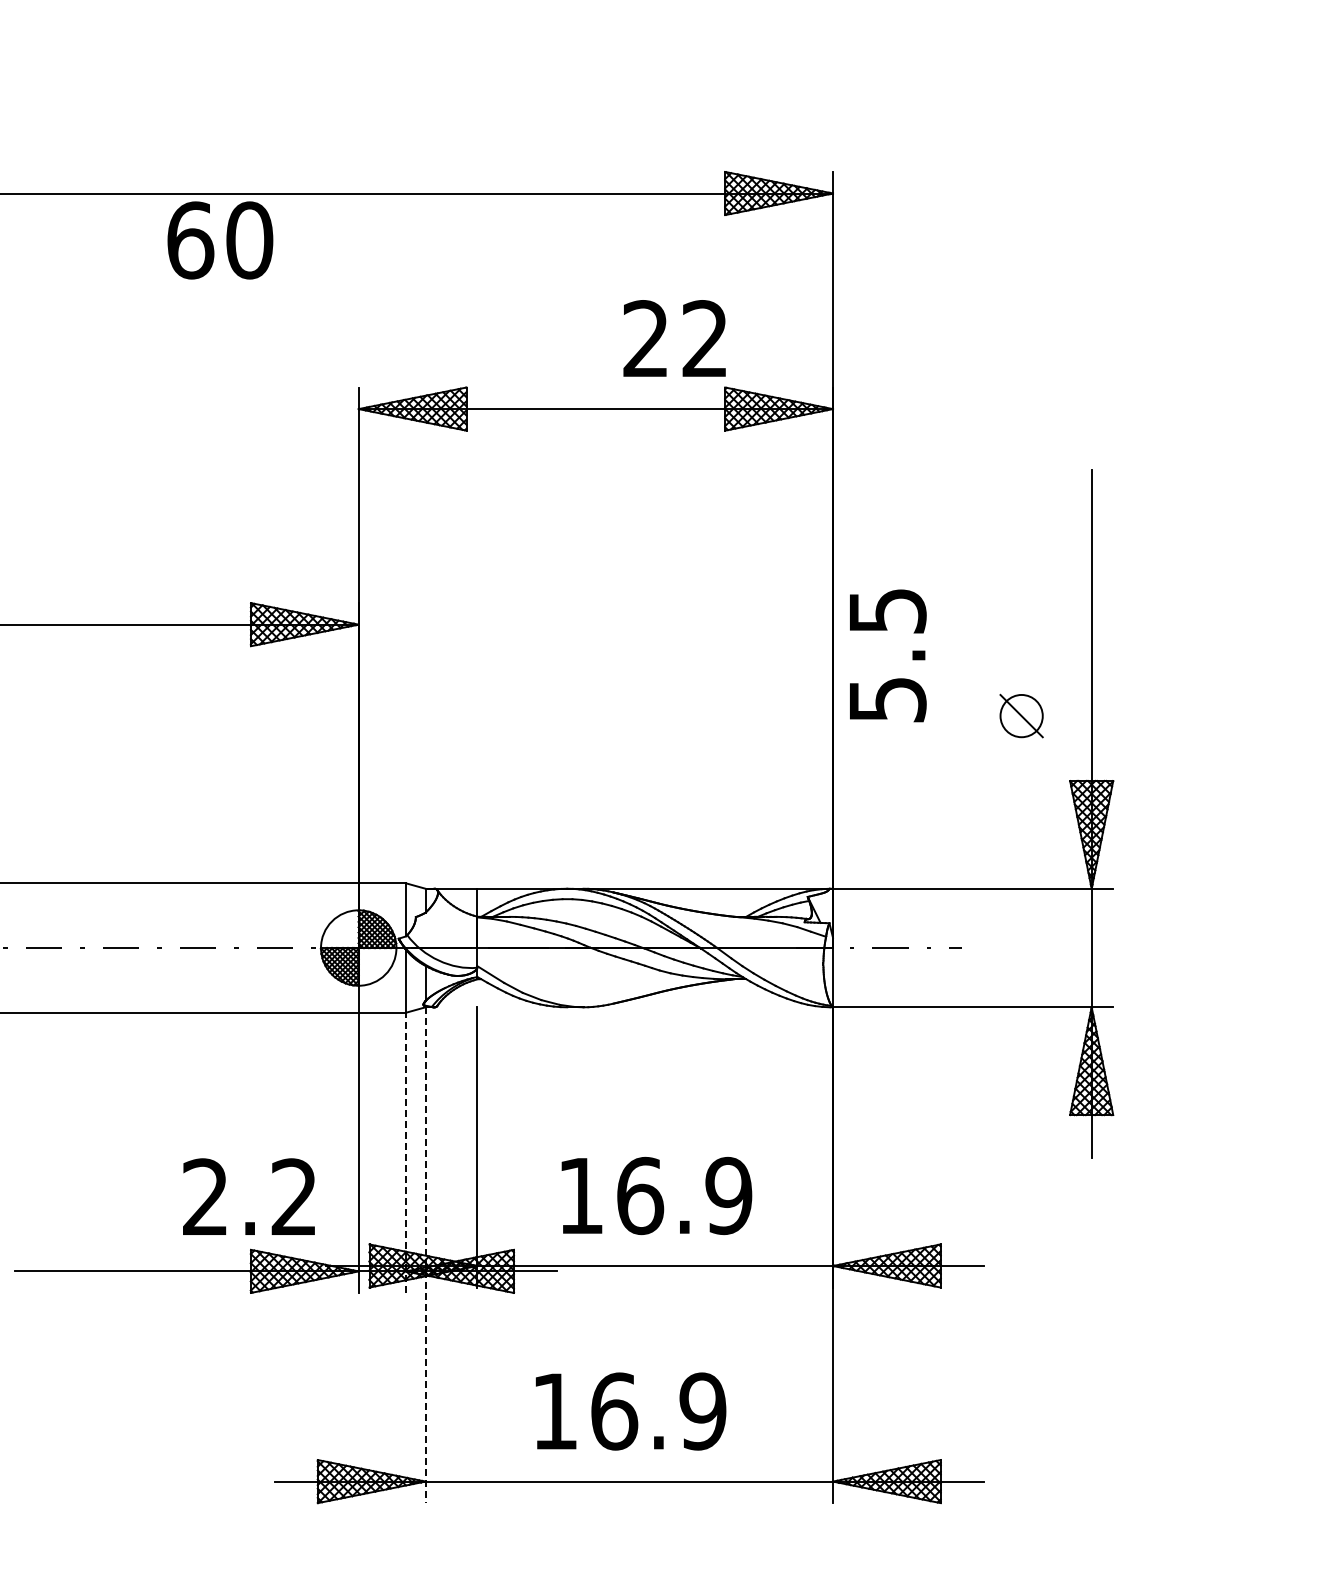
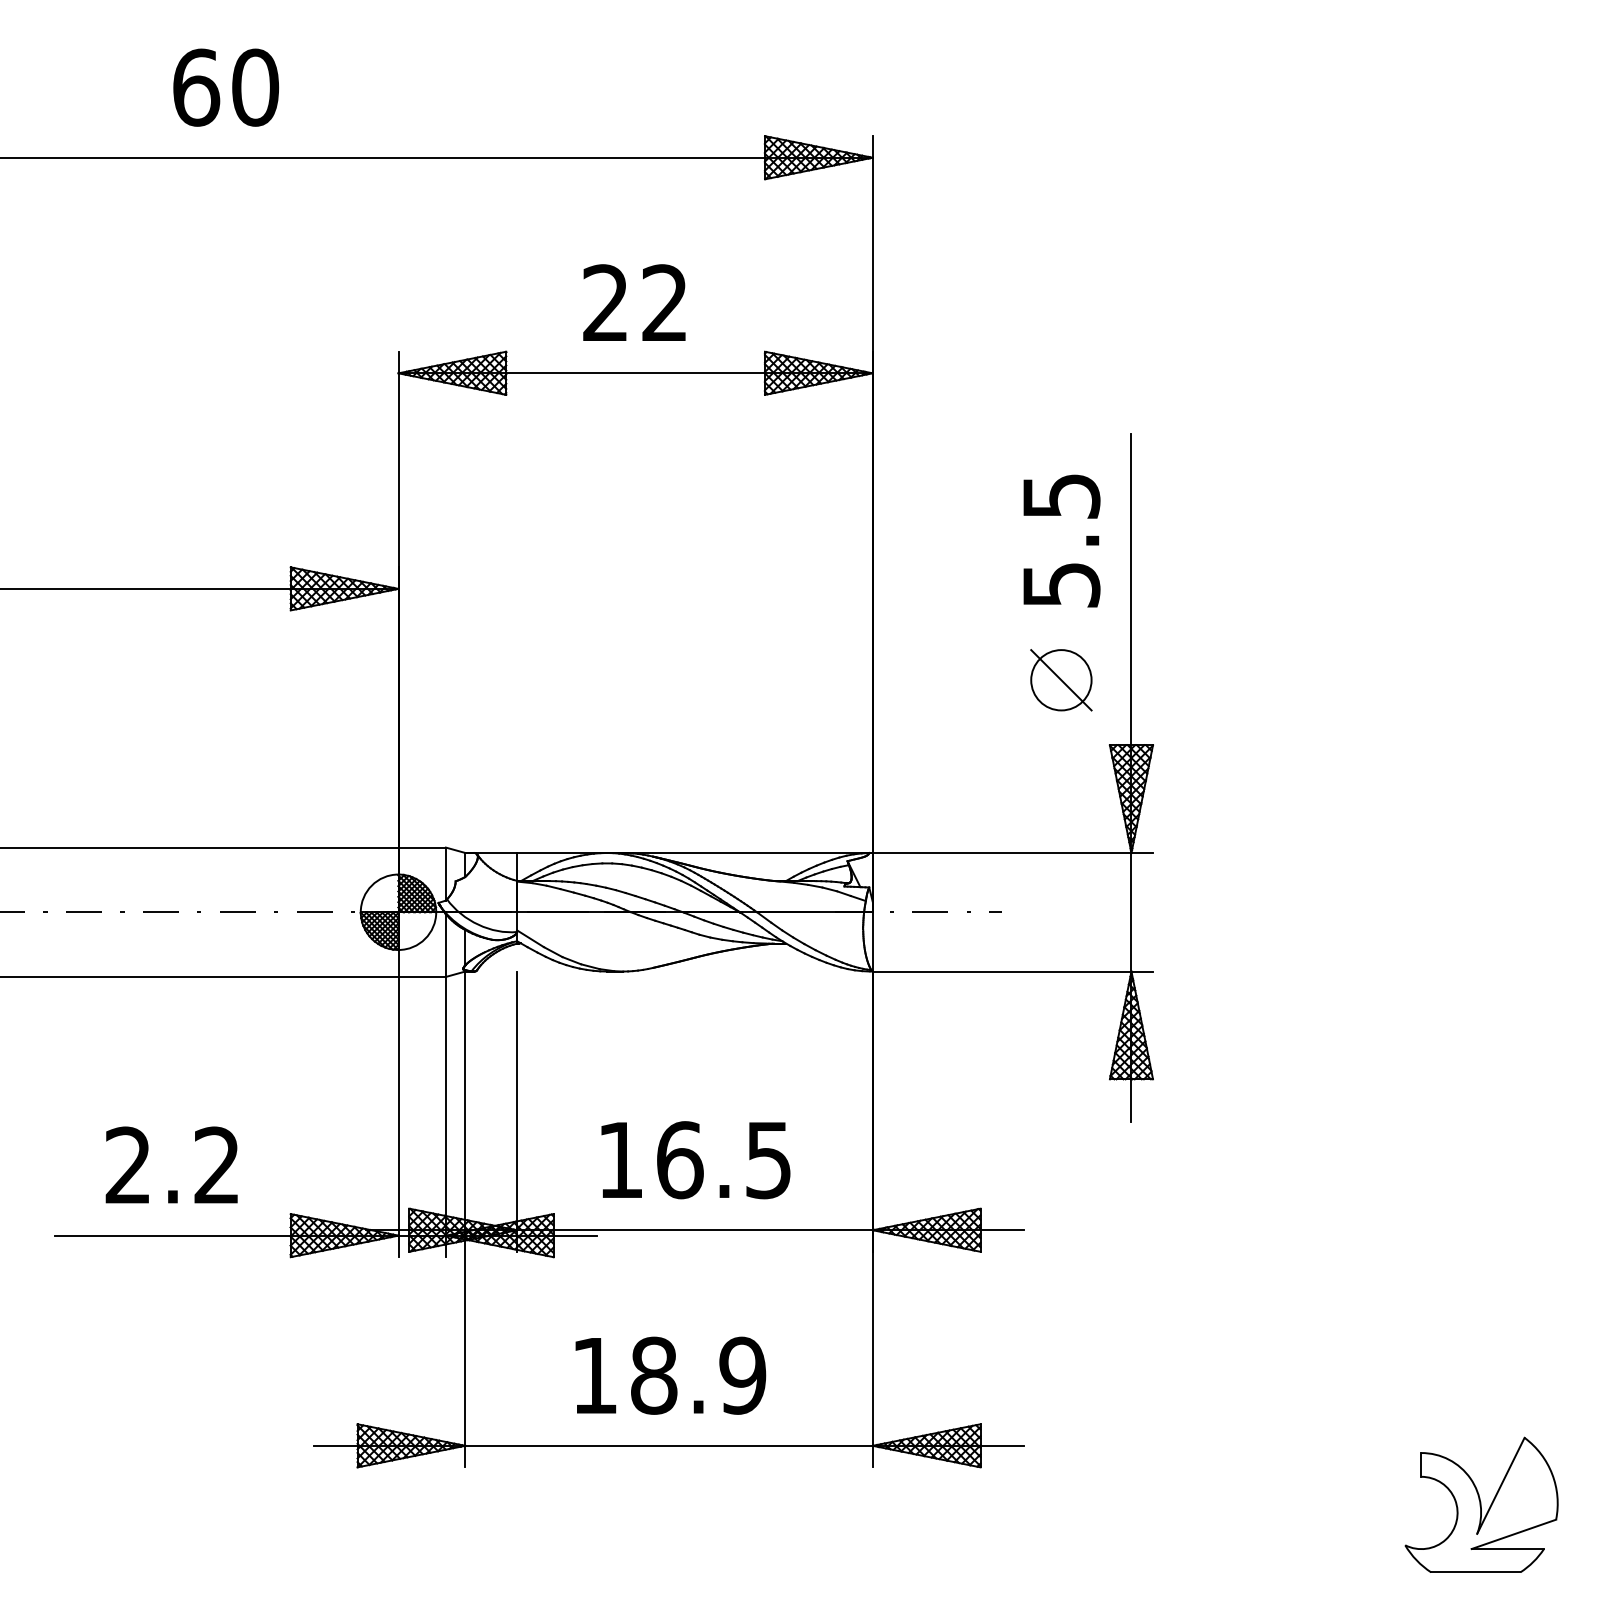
text: (219, 240) -> (225, 87), moved
text: (674, 338) -> (634, 302), moved
text: (887, 655) -> (1061, 540), moved
part: (1021, 716) -> (1061, 680), size x1.43
line: (405, 1152) -> (445, 1116), dashed -> solid
text: (248, 1196) -> (171, 1164), moved
text: (728, 1196) -> (768, 1160), 16.9 -> 16.5
line: (425, 1255) -> (465, 1219), dashed -> solid
text: (614, 1411) -> (654, 1375), 16.9 -> 18.9

